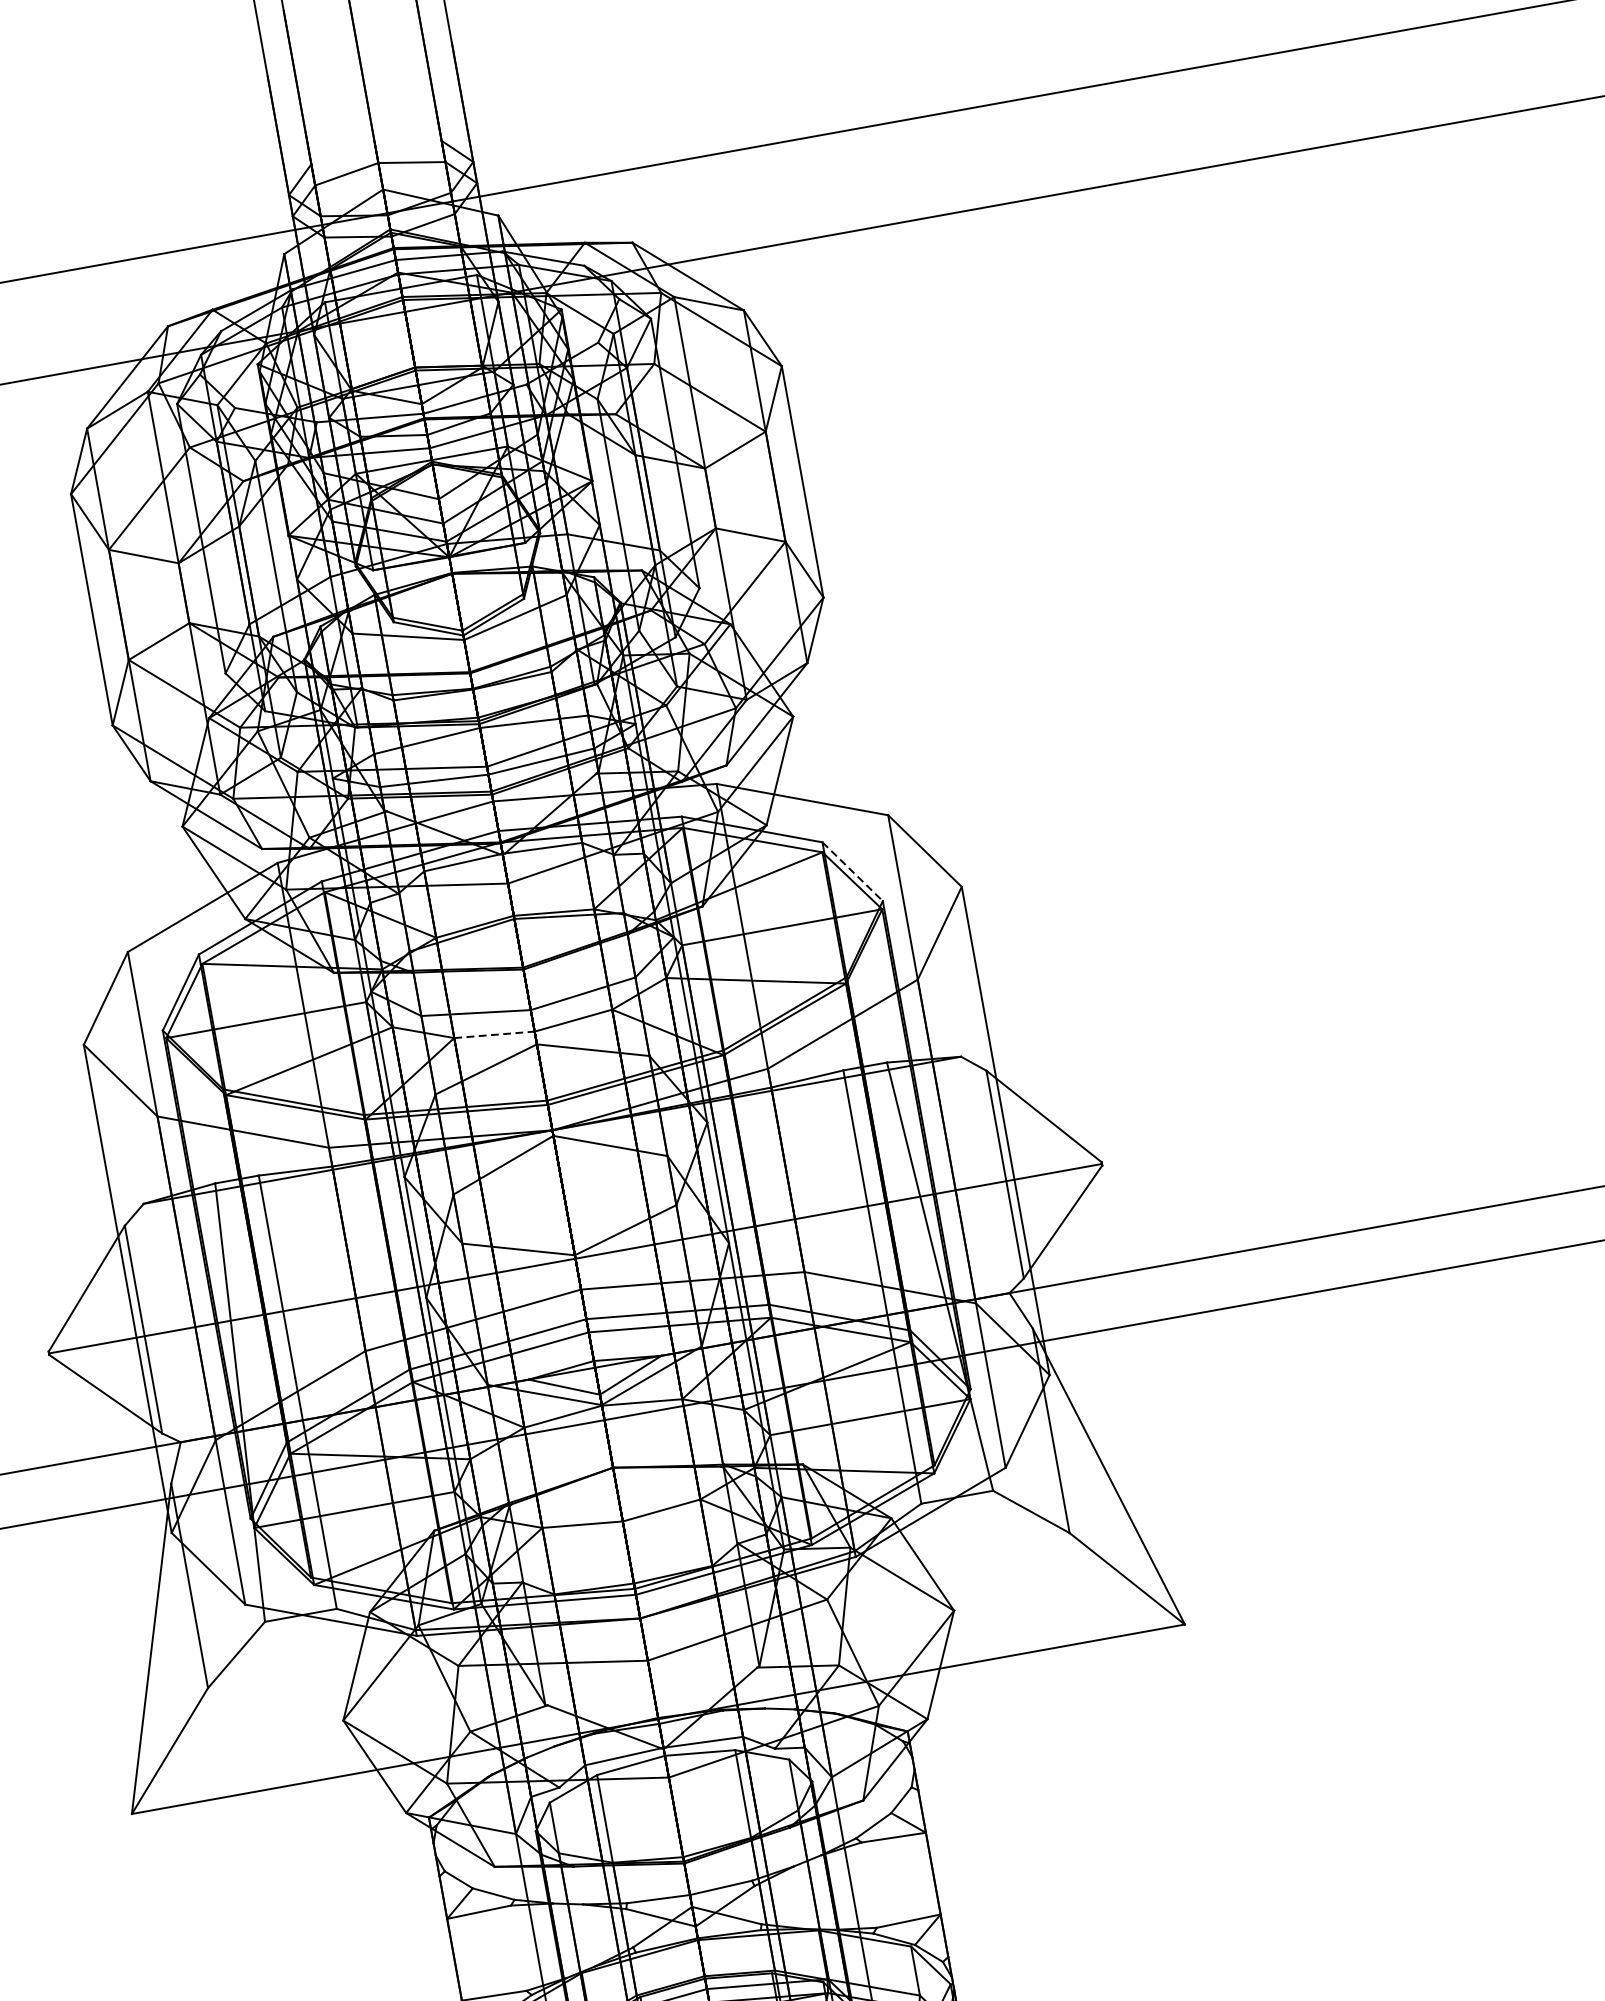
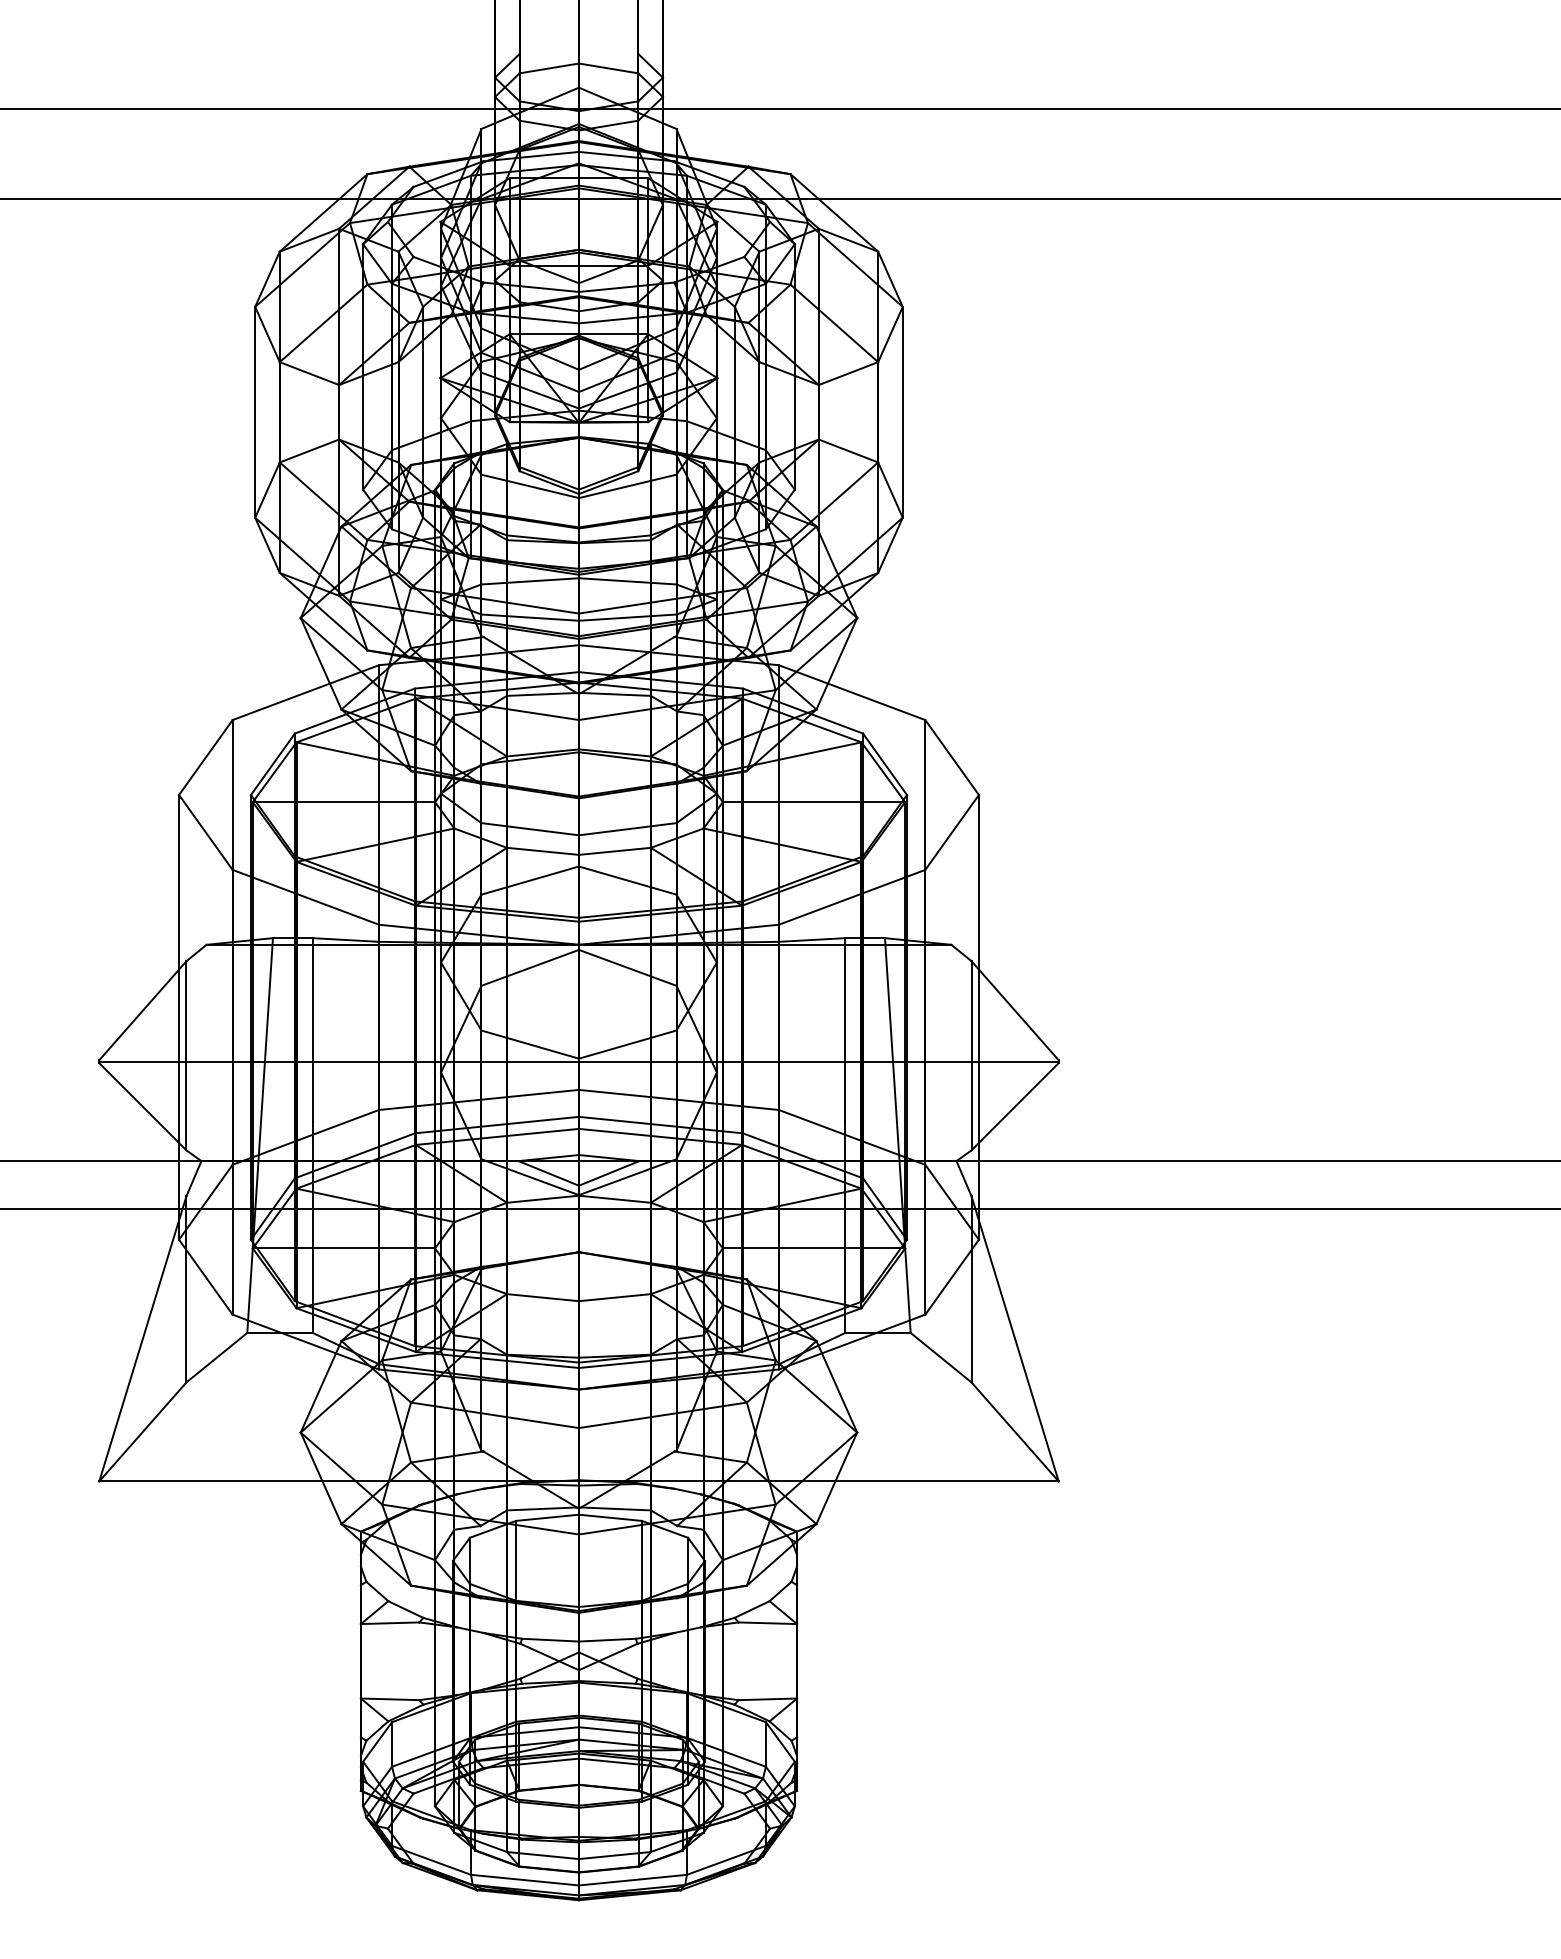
line: (852, 872) -> (884, 764), dashed -> solid
line: (495, 1034) -> (543, 851), dashed -> solid

